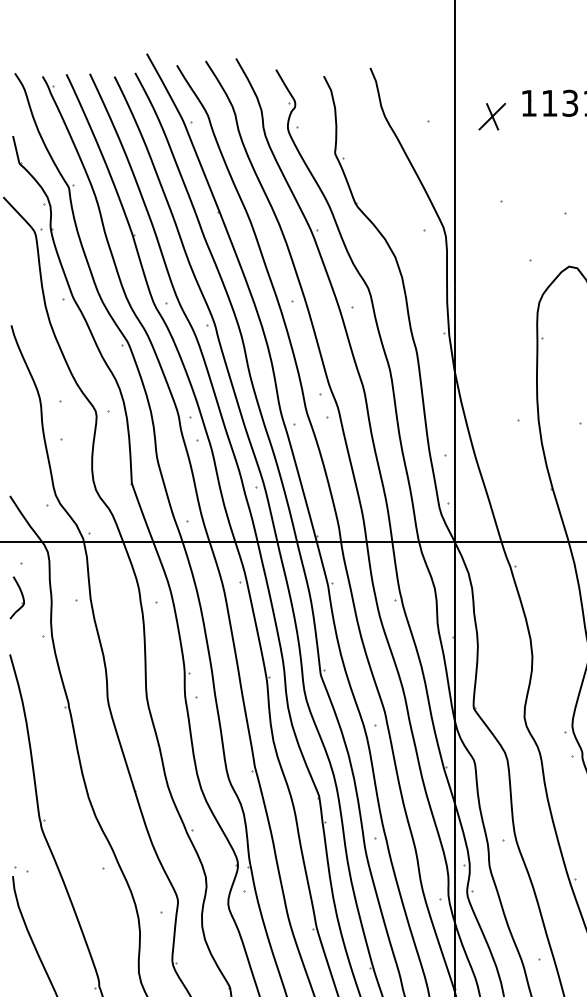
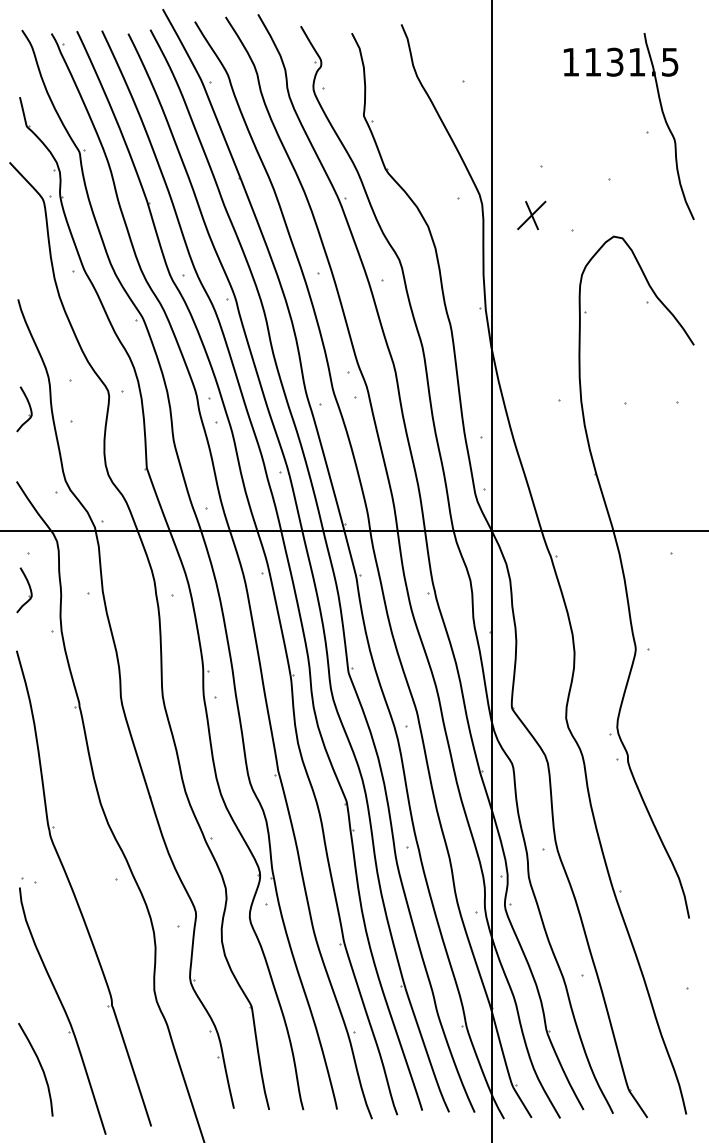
part: (492, 116) -> (531, 215), moved
part: (17, 428) -> (24, 409), added

